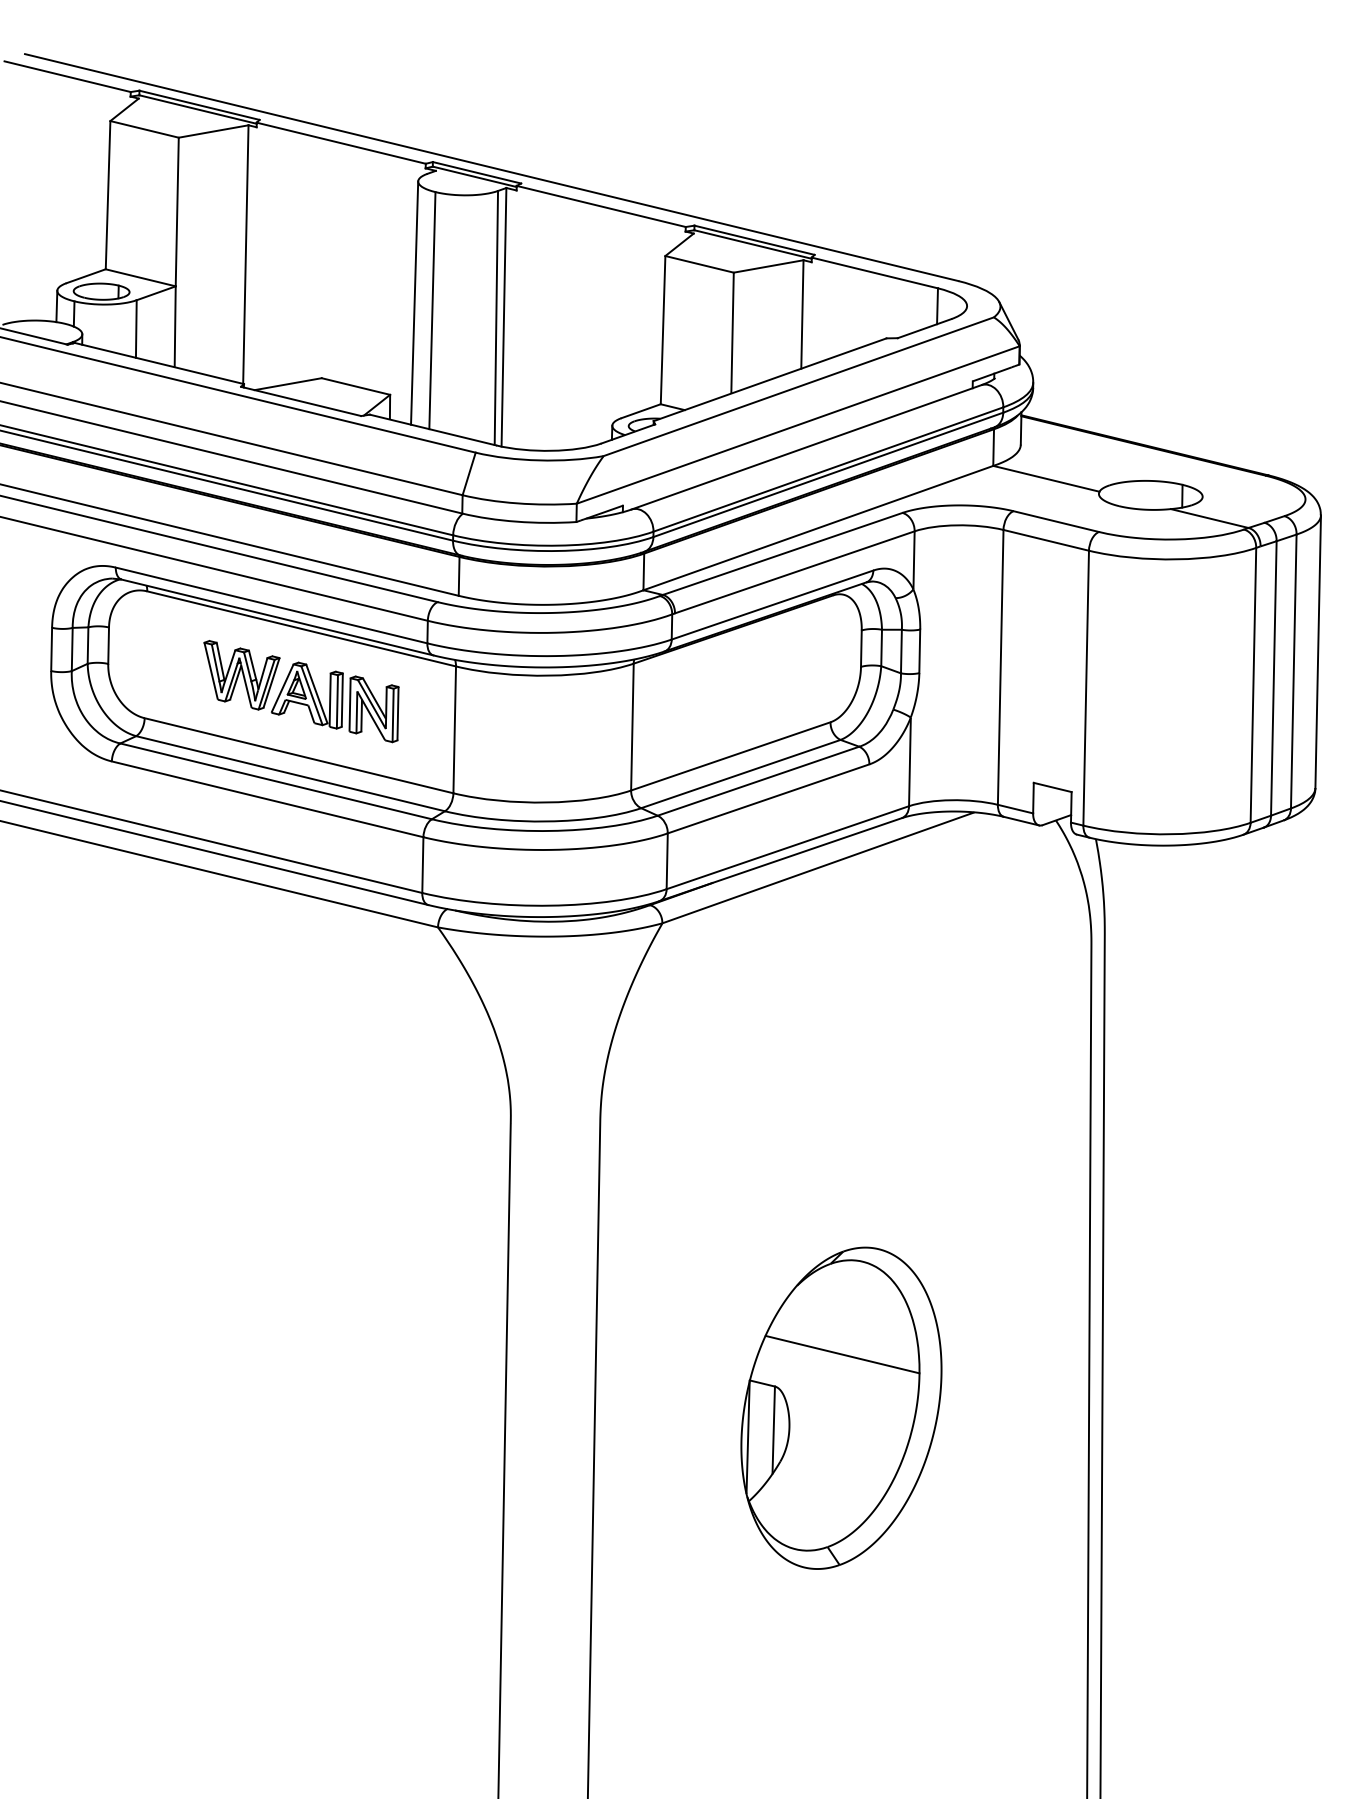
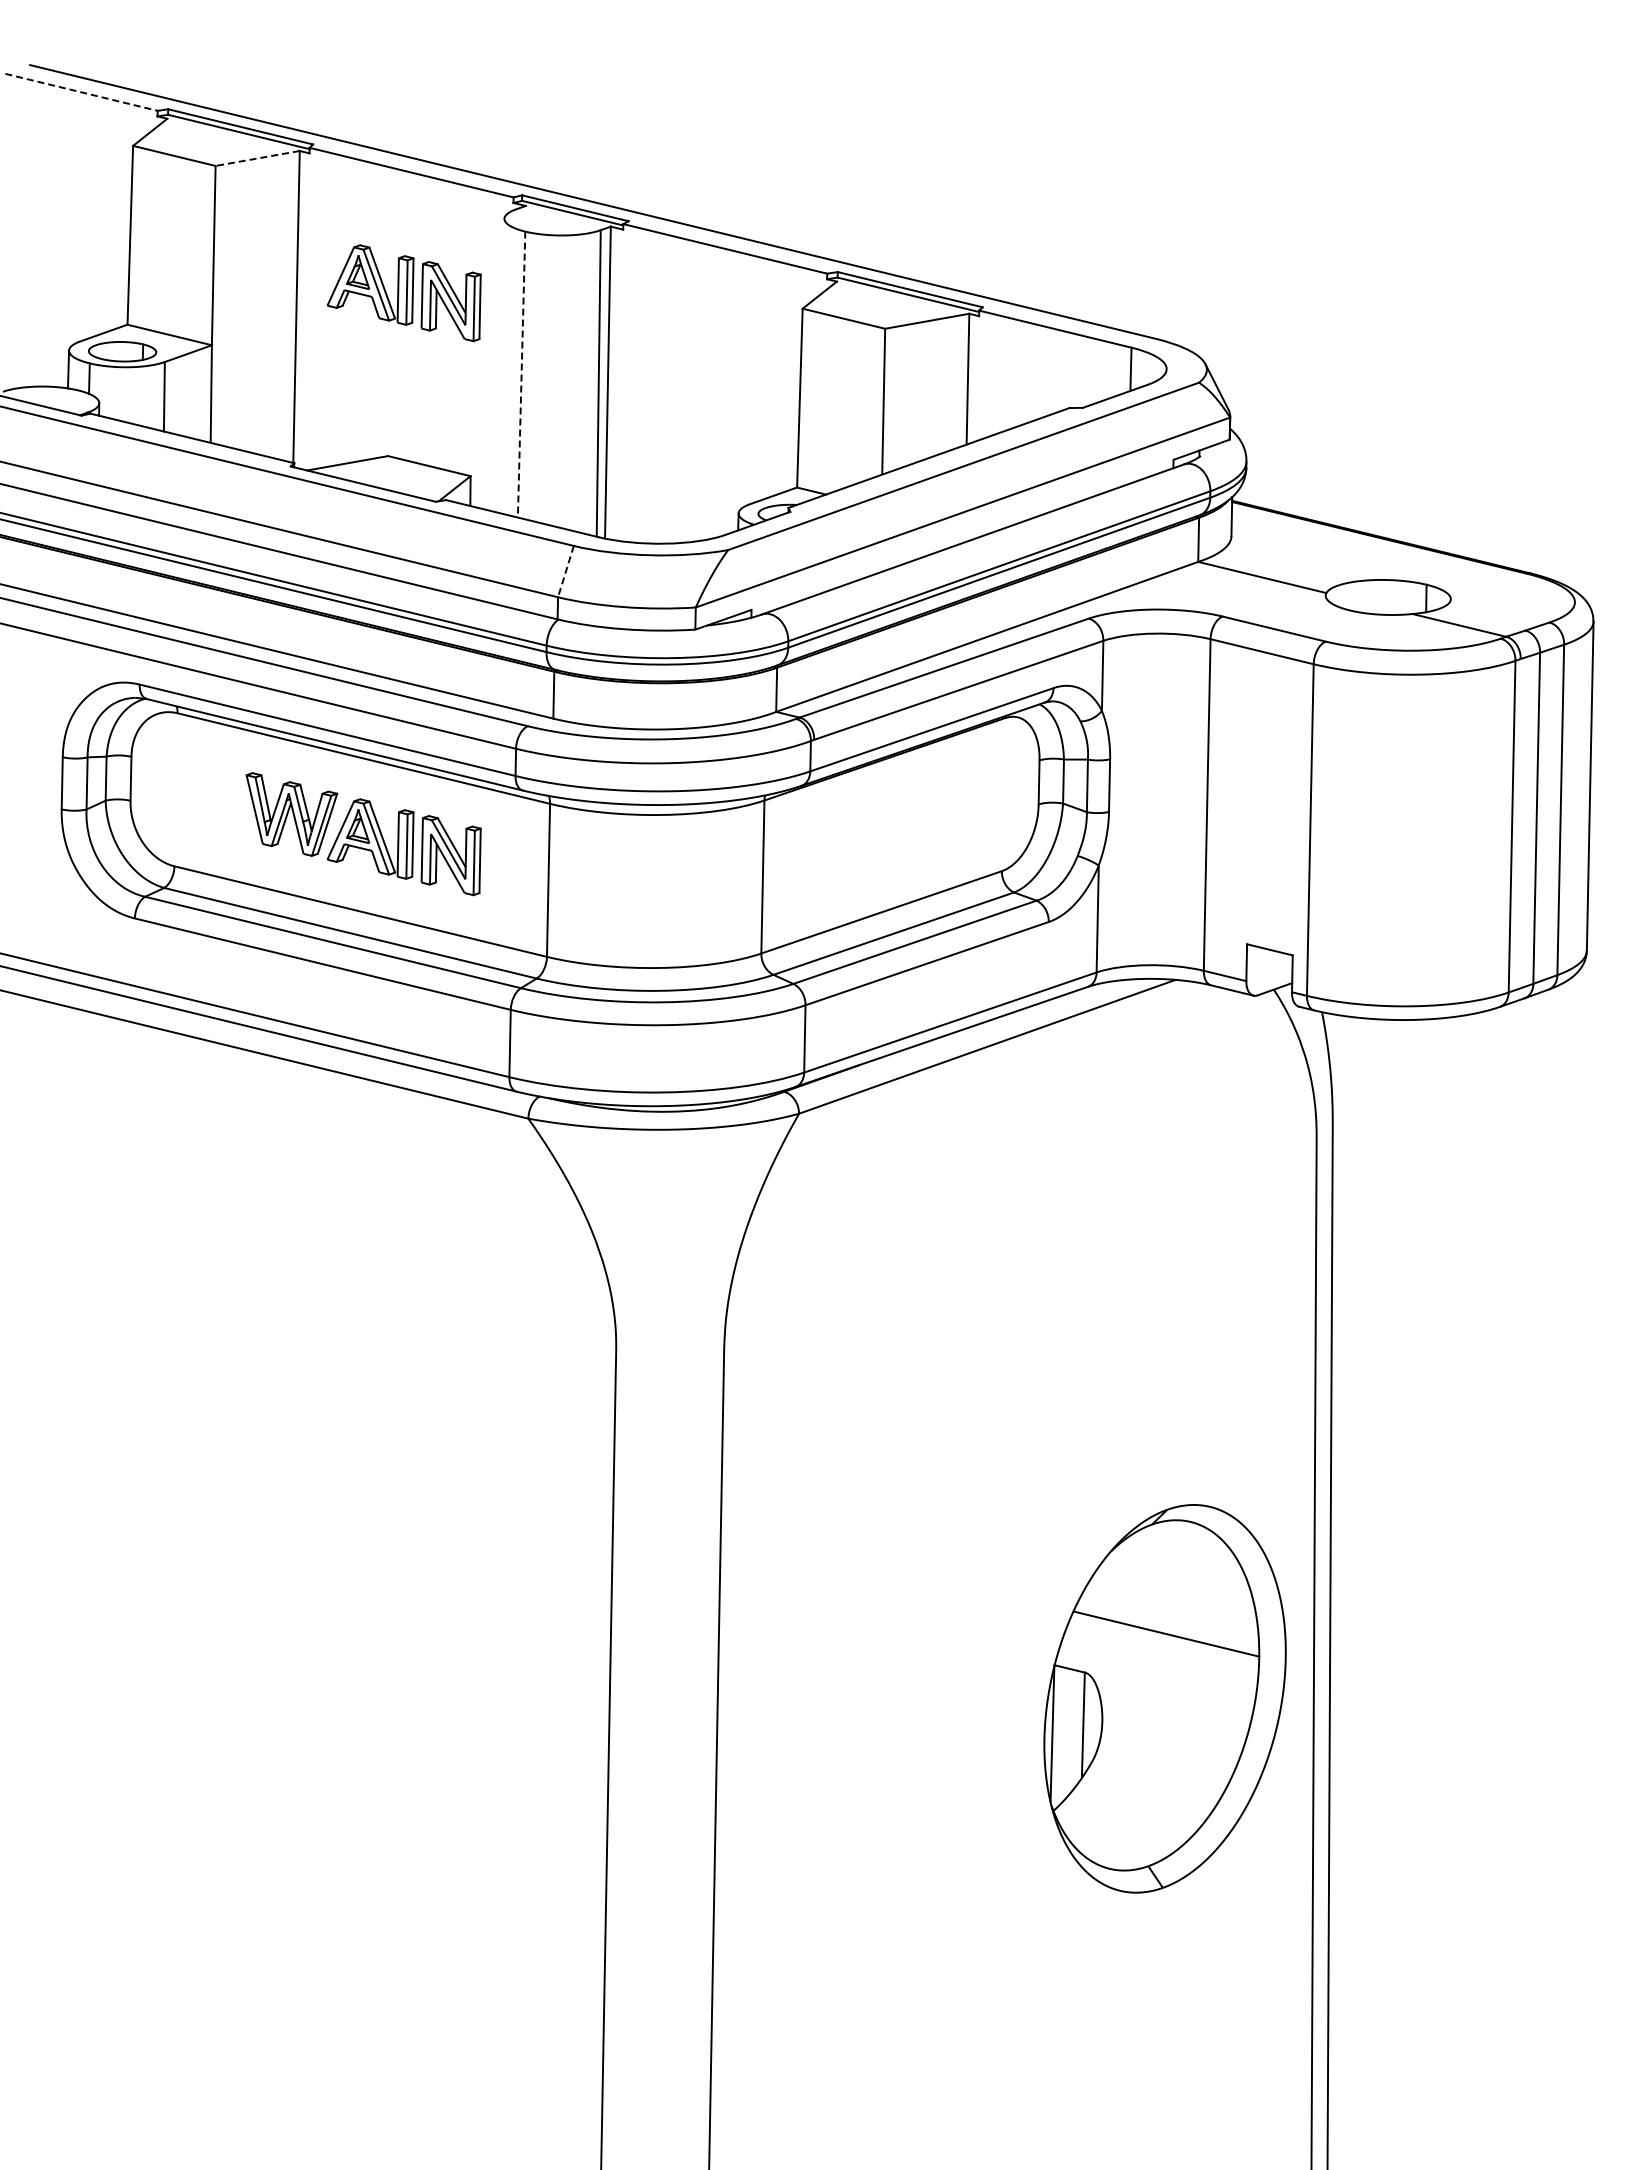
line: (68, 76) -> (82, 92), solid -> dashed
line: (213, 131) -> (257, 158), solid -> dashed
part: (334, 243) -> (403, 293), added
line: (414, 303) -> (499, 365), removed
line: (432, 311) -> (521, 375), solid -> dashed
line: (468, 473) -> (565, 571), solid -> dashed
part: (840, 1408) -> (1164, 1698), moved

